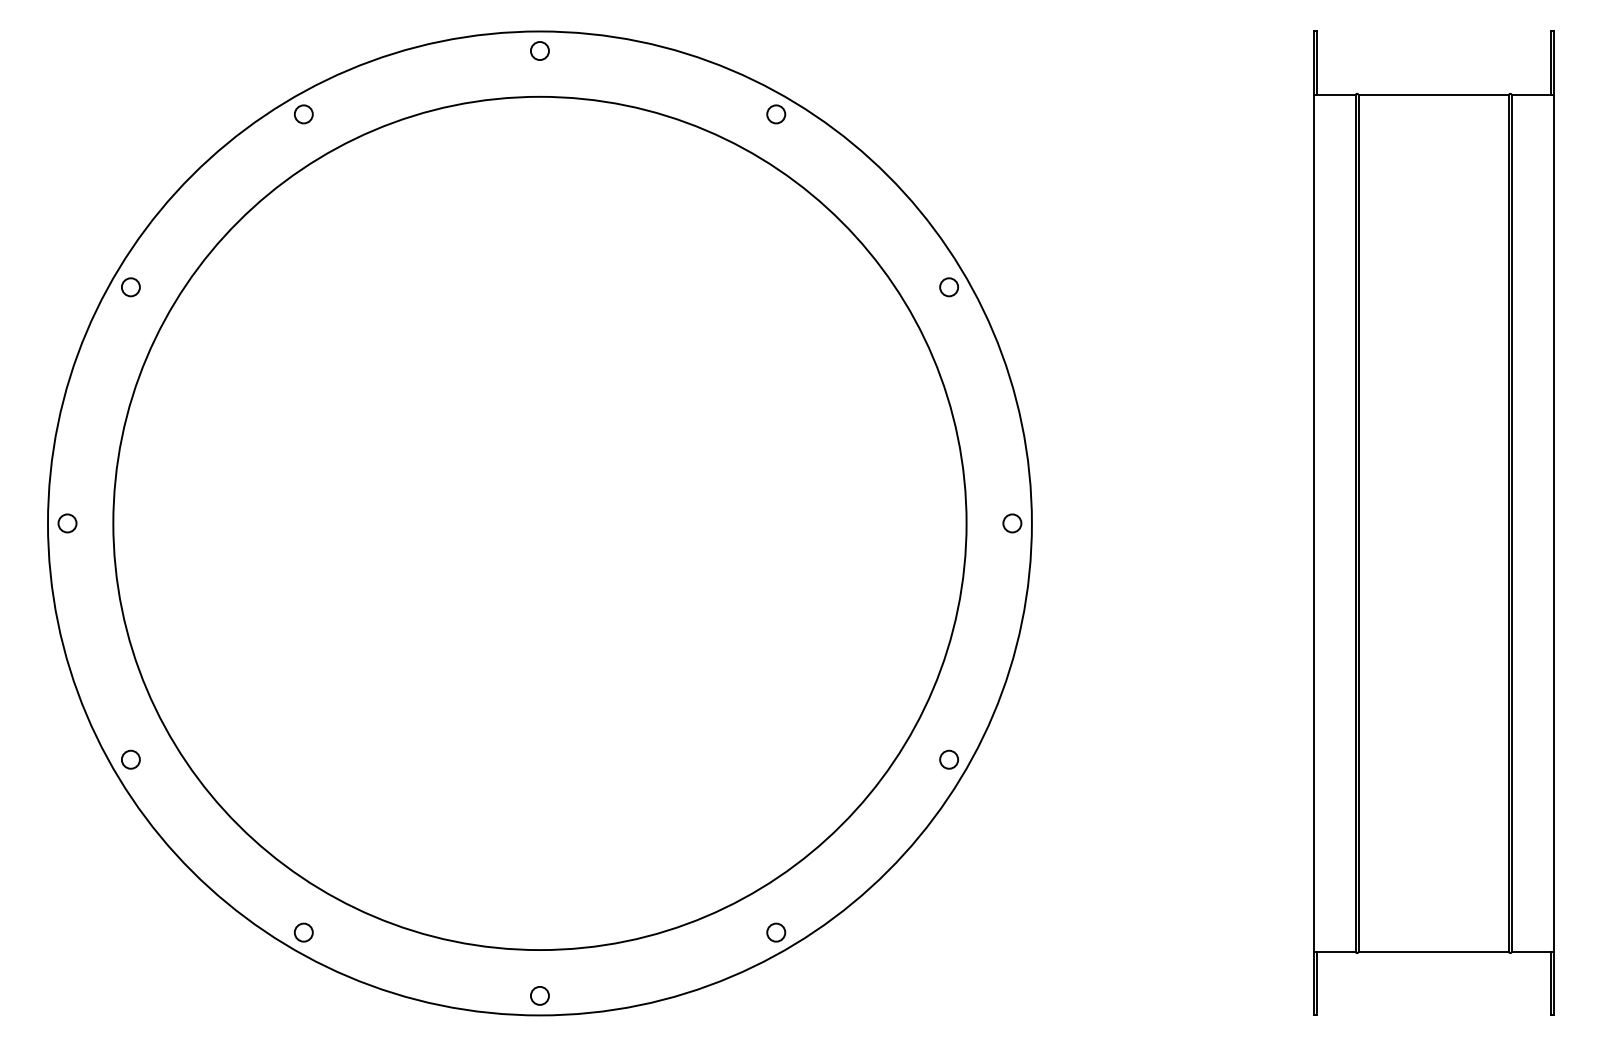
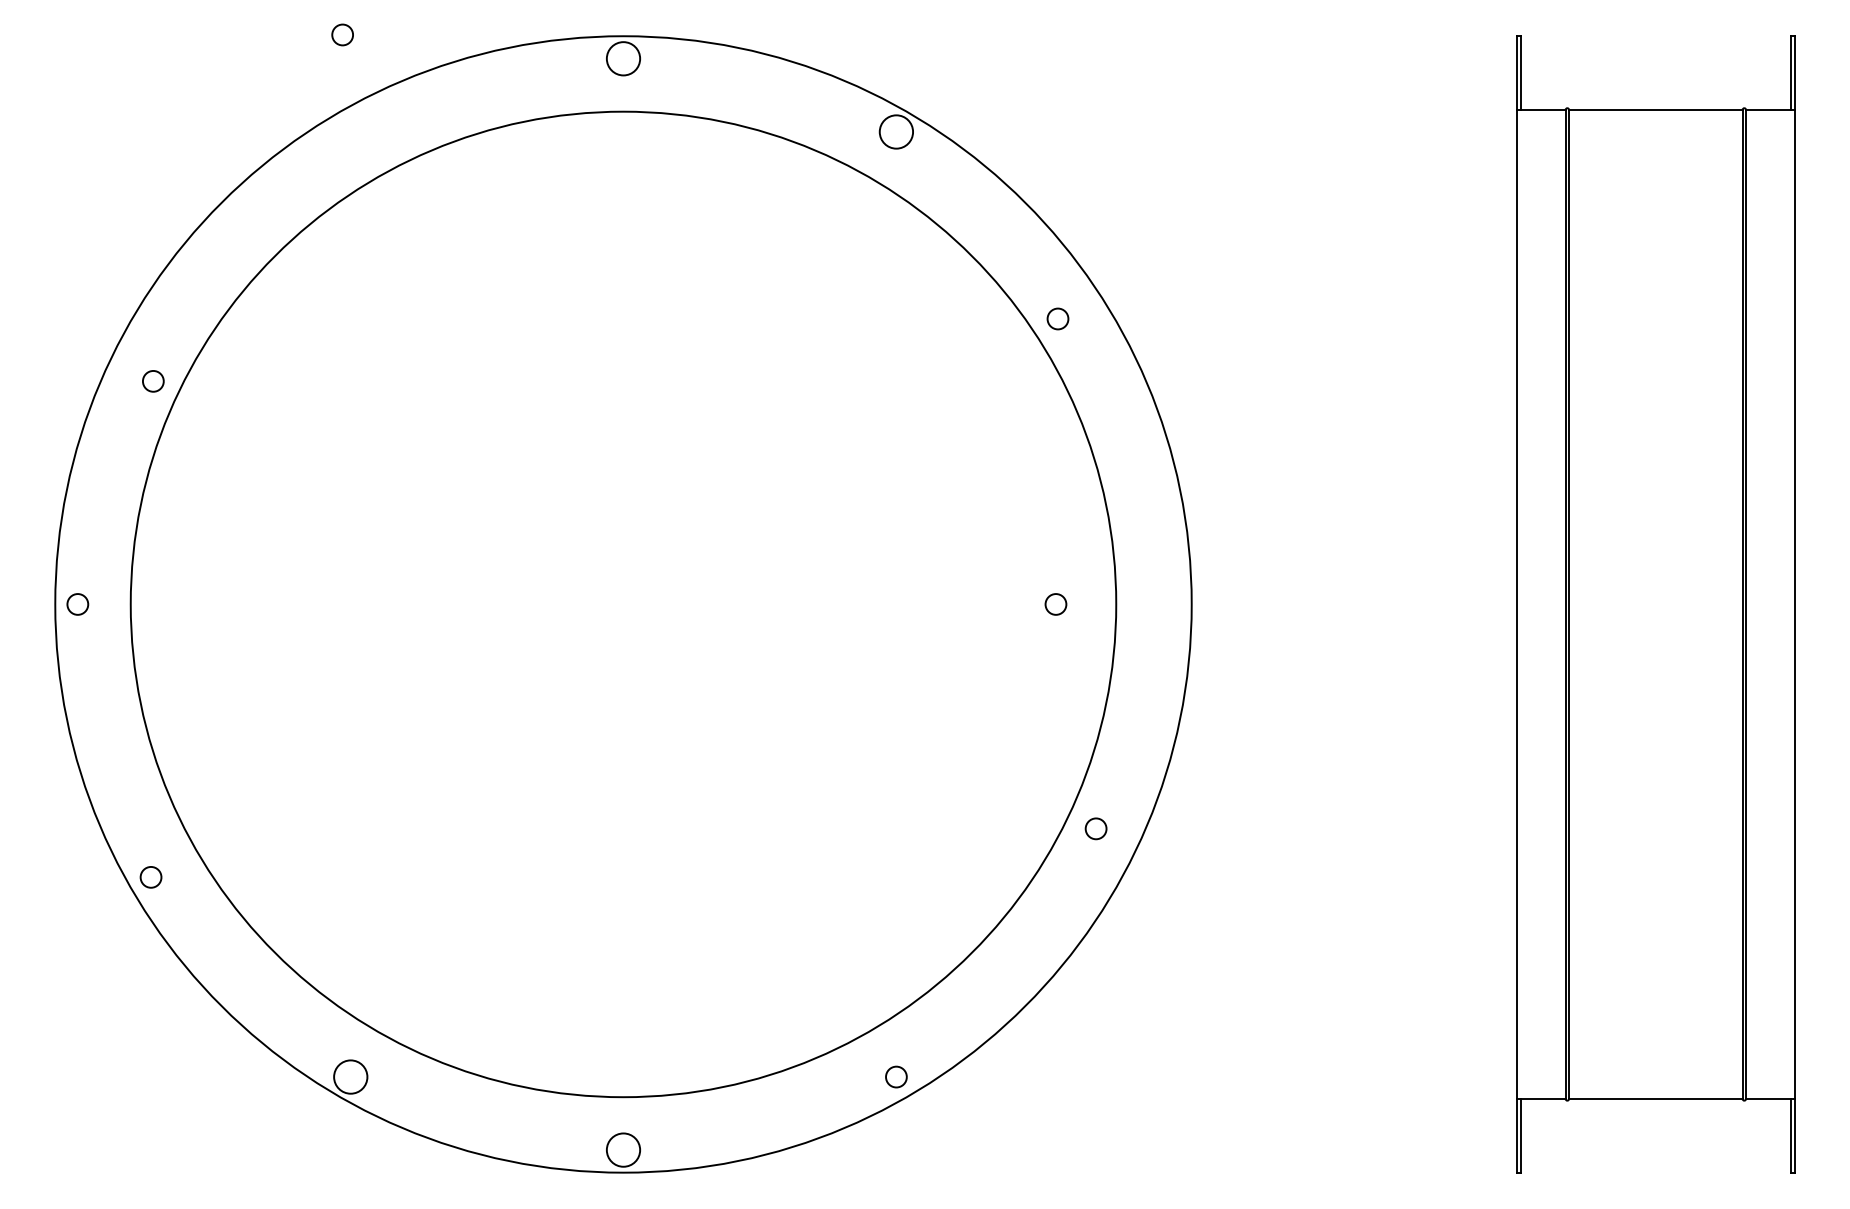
circle: (539, 51) -> (622, 59), size x1.6
circle: (303, 114) -> (342, 35), moved
circle: (776, 114) -> (896, 132), size x1.6
circle: (130, 287) -> (152, 381), moved
circle: (948, 287) -> (1057, 319), moved
circle: (1012, 523) -> (1056, 604), moved
circle: (948, 759) -> (1095, 828), moved
circle: (303, 932) -> (350, 1076), size x1.6
circle: (539, 995) -> (622, 1149), size x1.6

